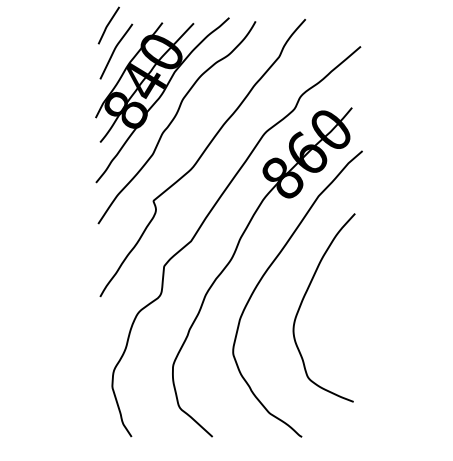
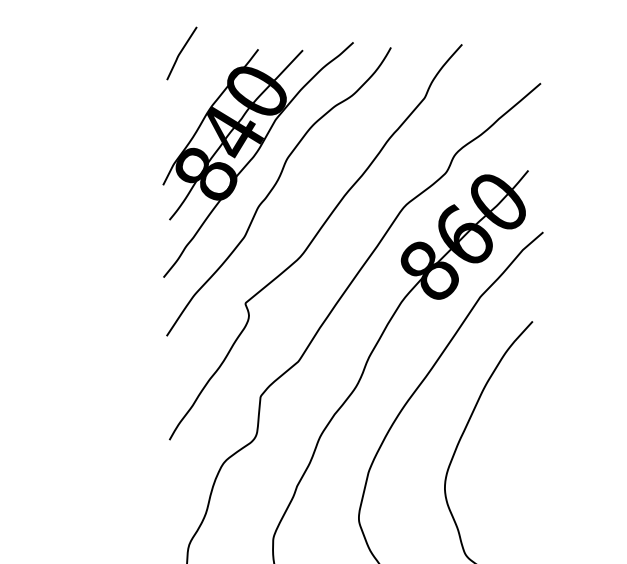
curve: (115, 50) -> (191, 88), removed

